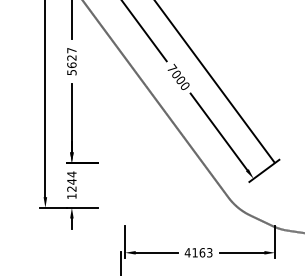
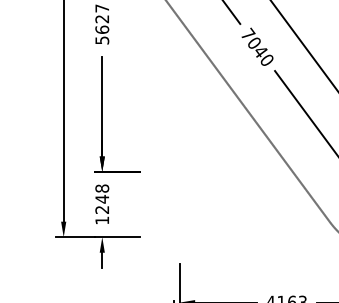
text: (180, 80) -> (260, 51), 7000 -> 7040
text: (71, 174) -> (101, 188), 1244 -> 1248

